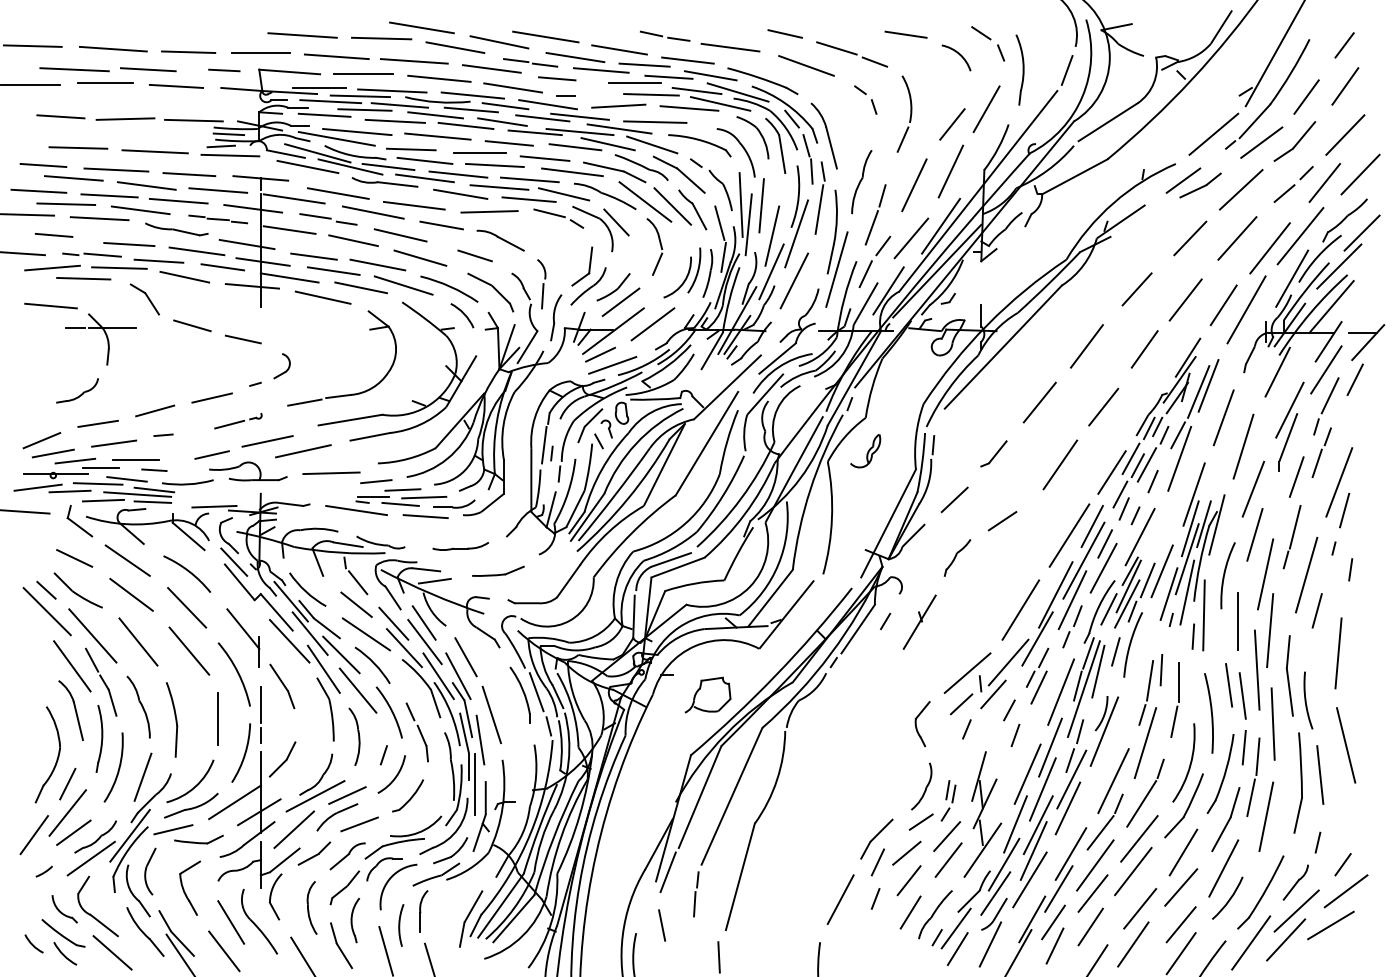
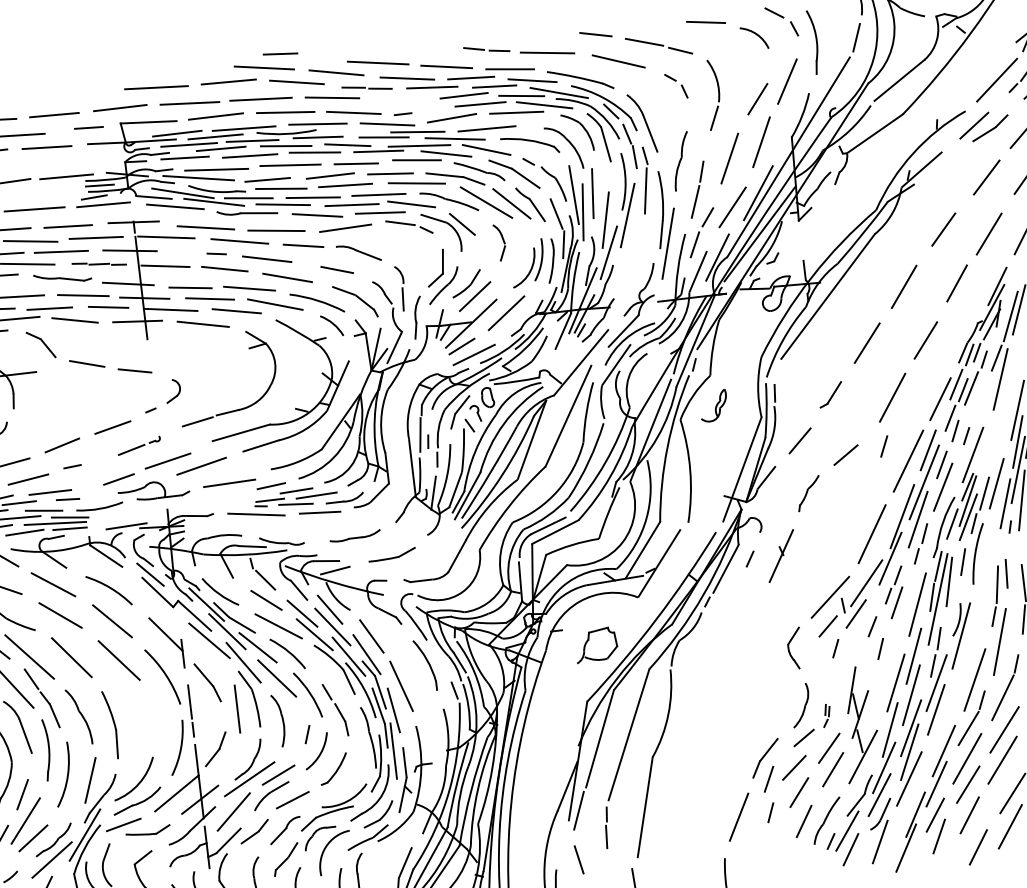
line: (557, 78) -> (280, 53), moved
line: (505, 106) -> (348, 130), removed
line: (315, 216) -> (187, 251), removed
part: (654, 246) -> (499, 242), size x0.7
line: (794, 280) -> (630, 258), removed
line: (1152, 481) -> (883, 446), moved
line: (536, 692) -> (439, 661), removed
line: (217, 718) -> (236, 708), moved
part: (948, 800) -> (826, 715), size x0.6

